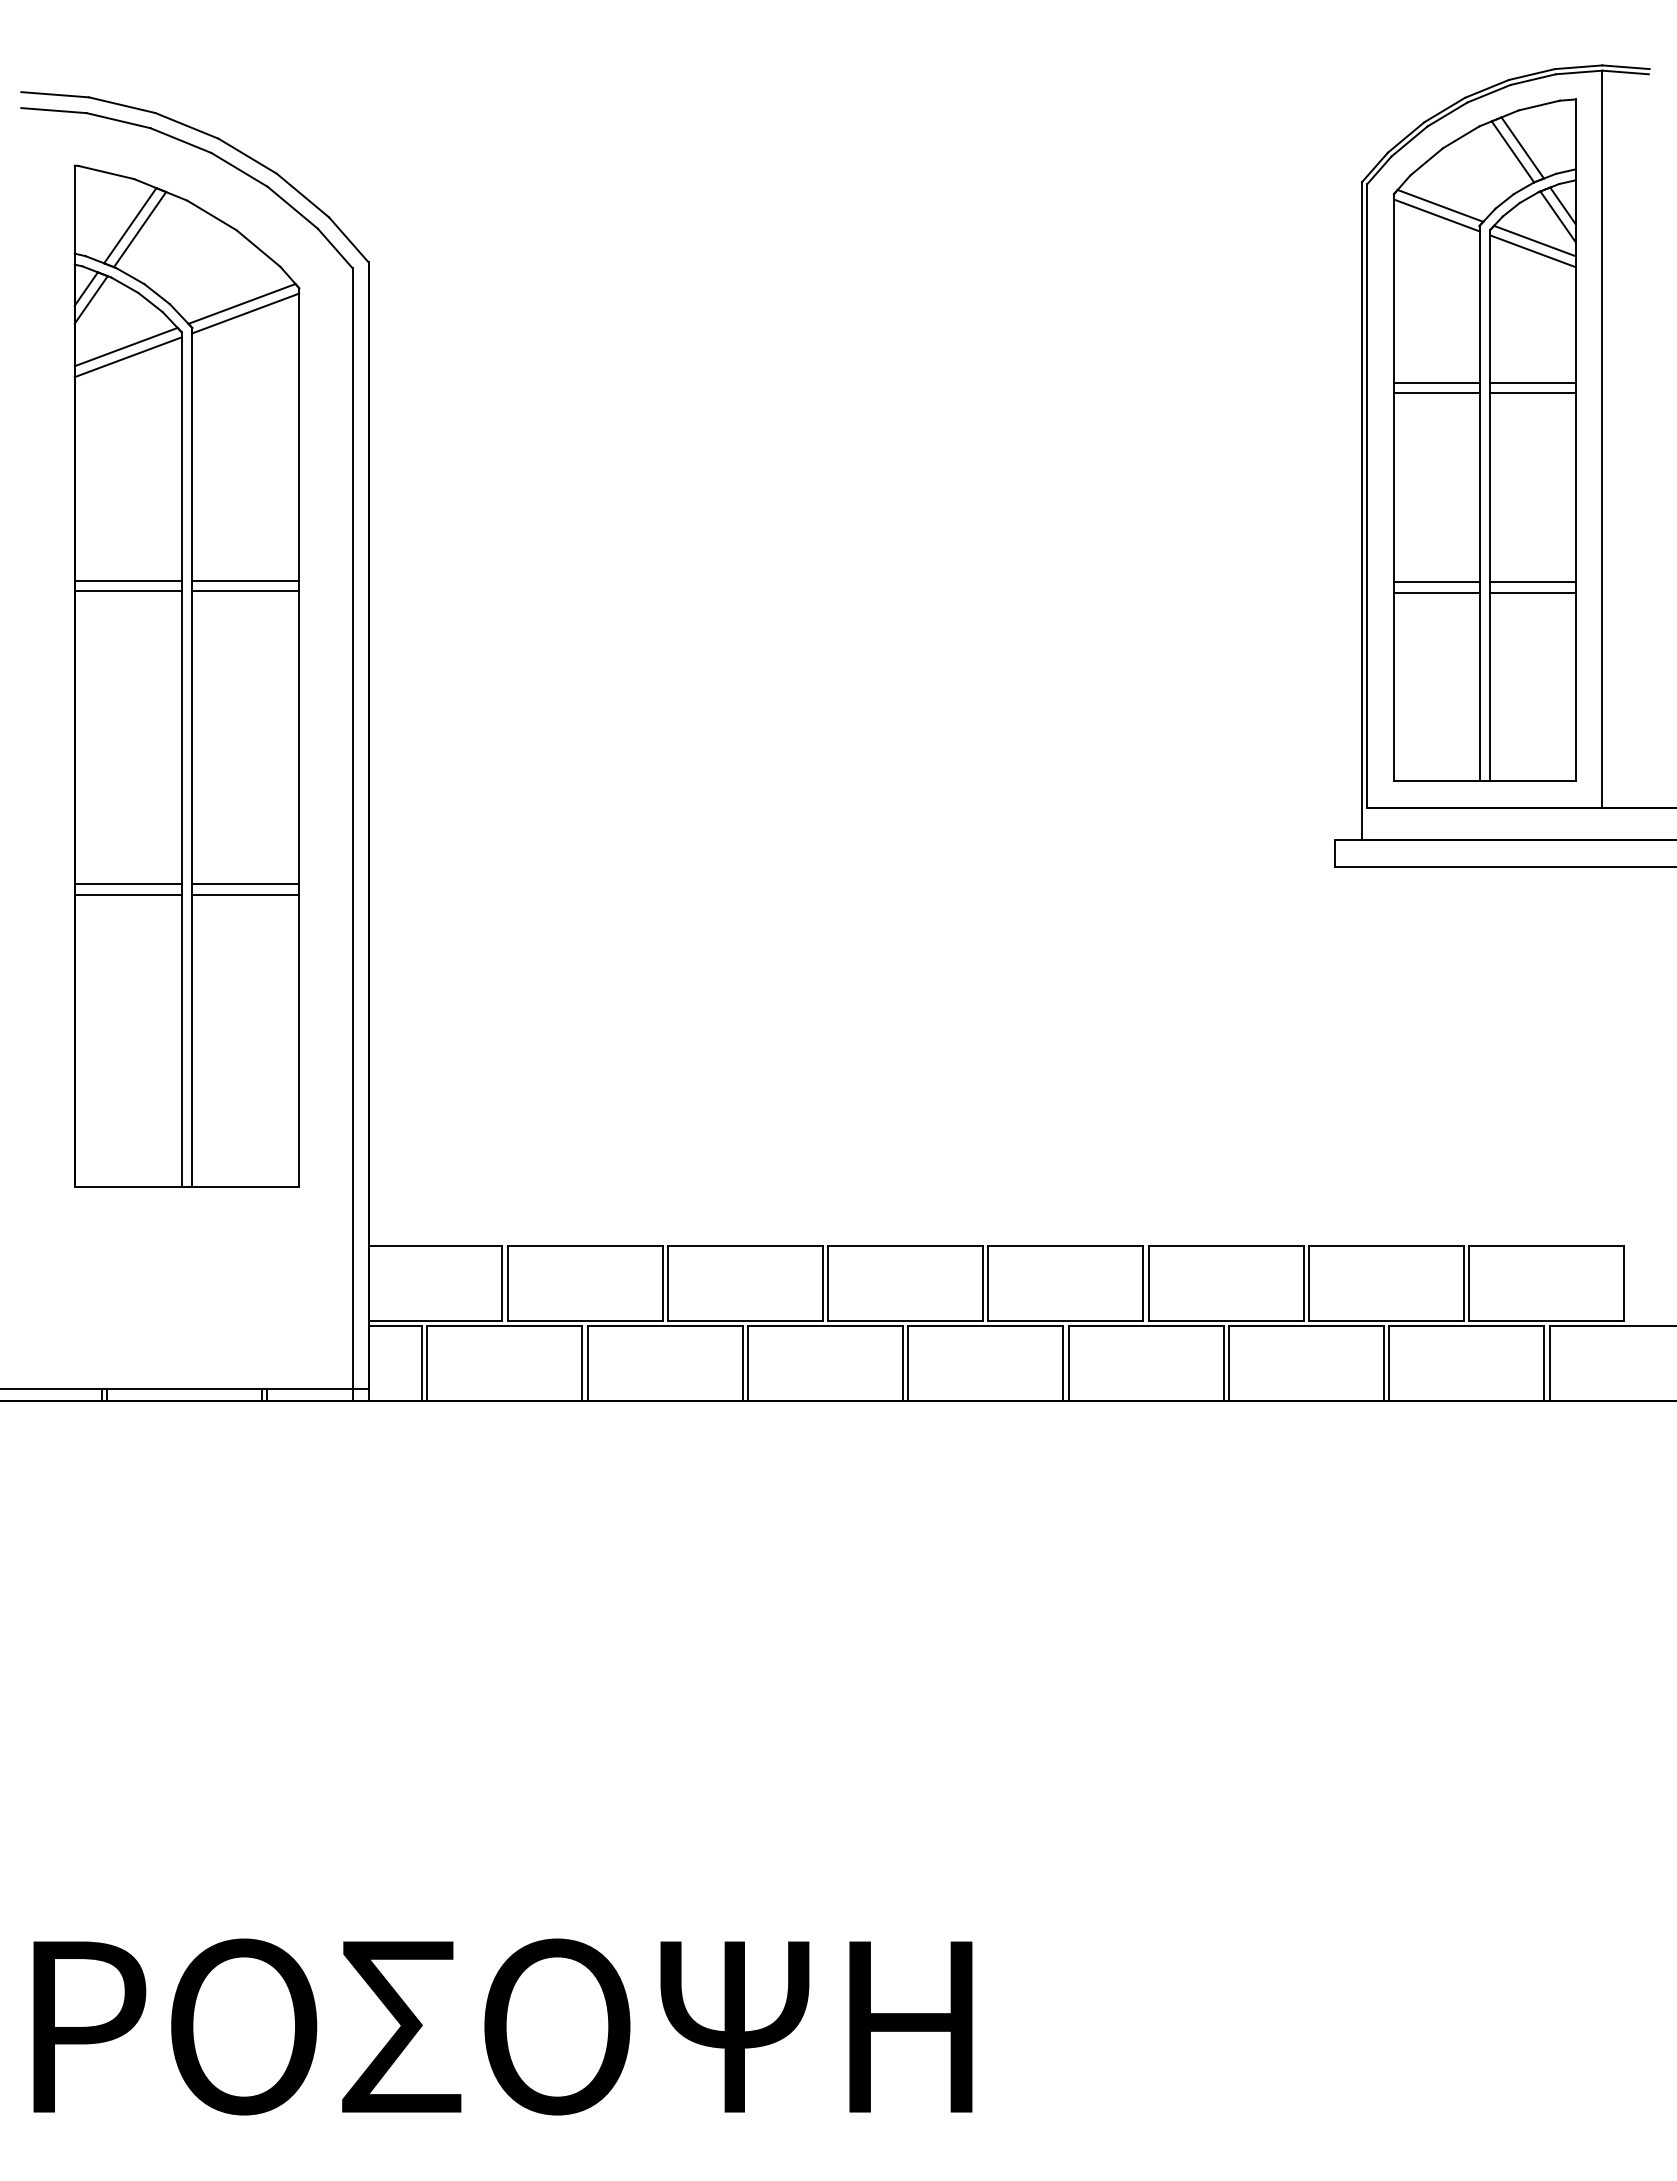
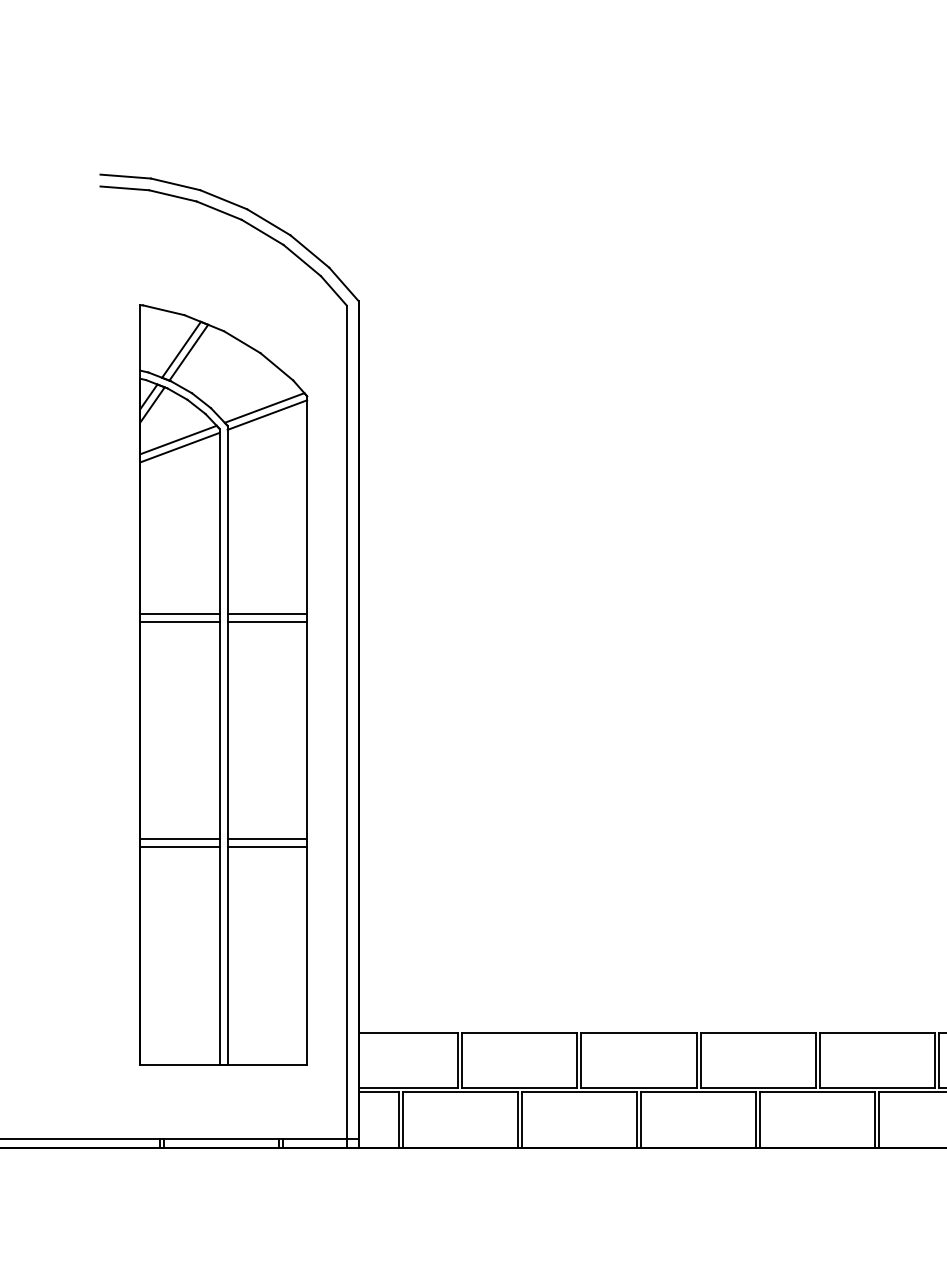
part: (186, 675) -> (223, 684), moved

